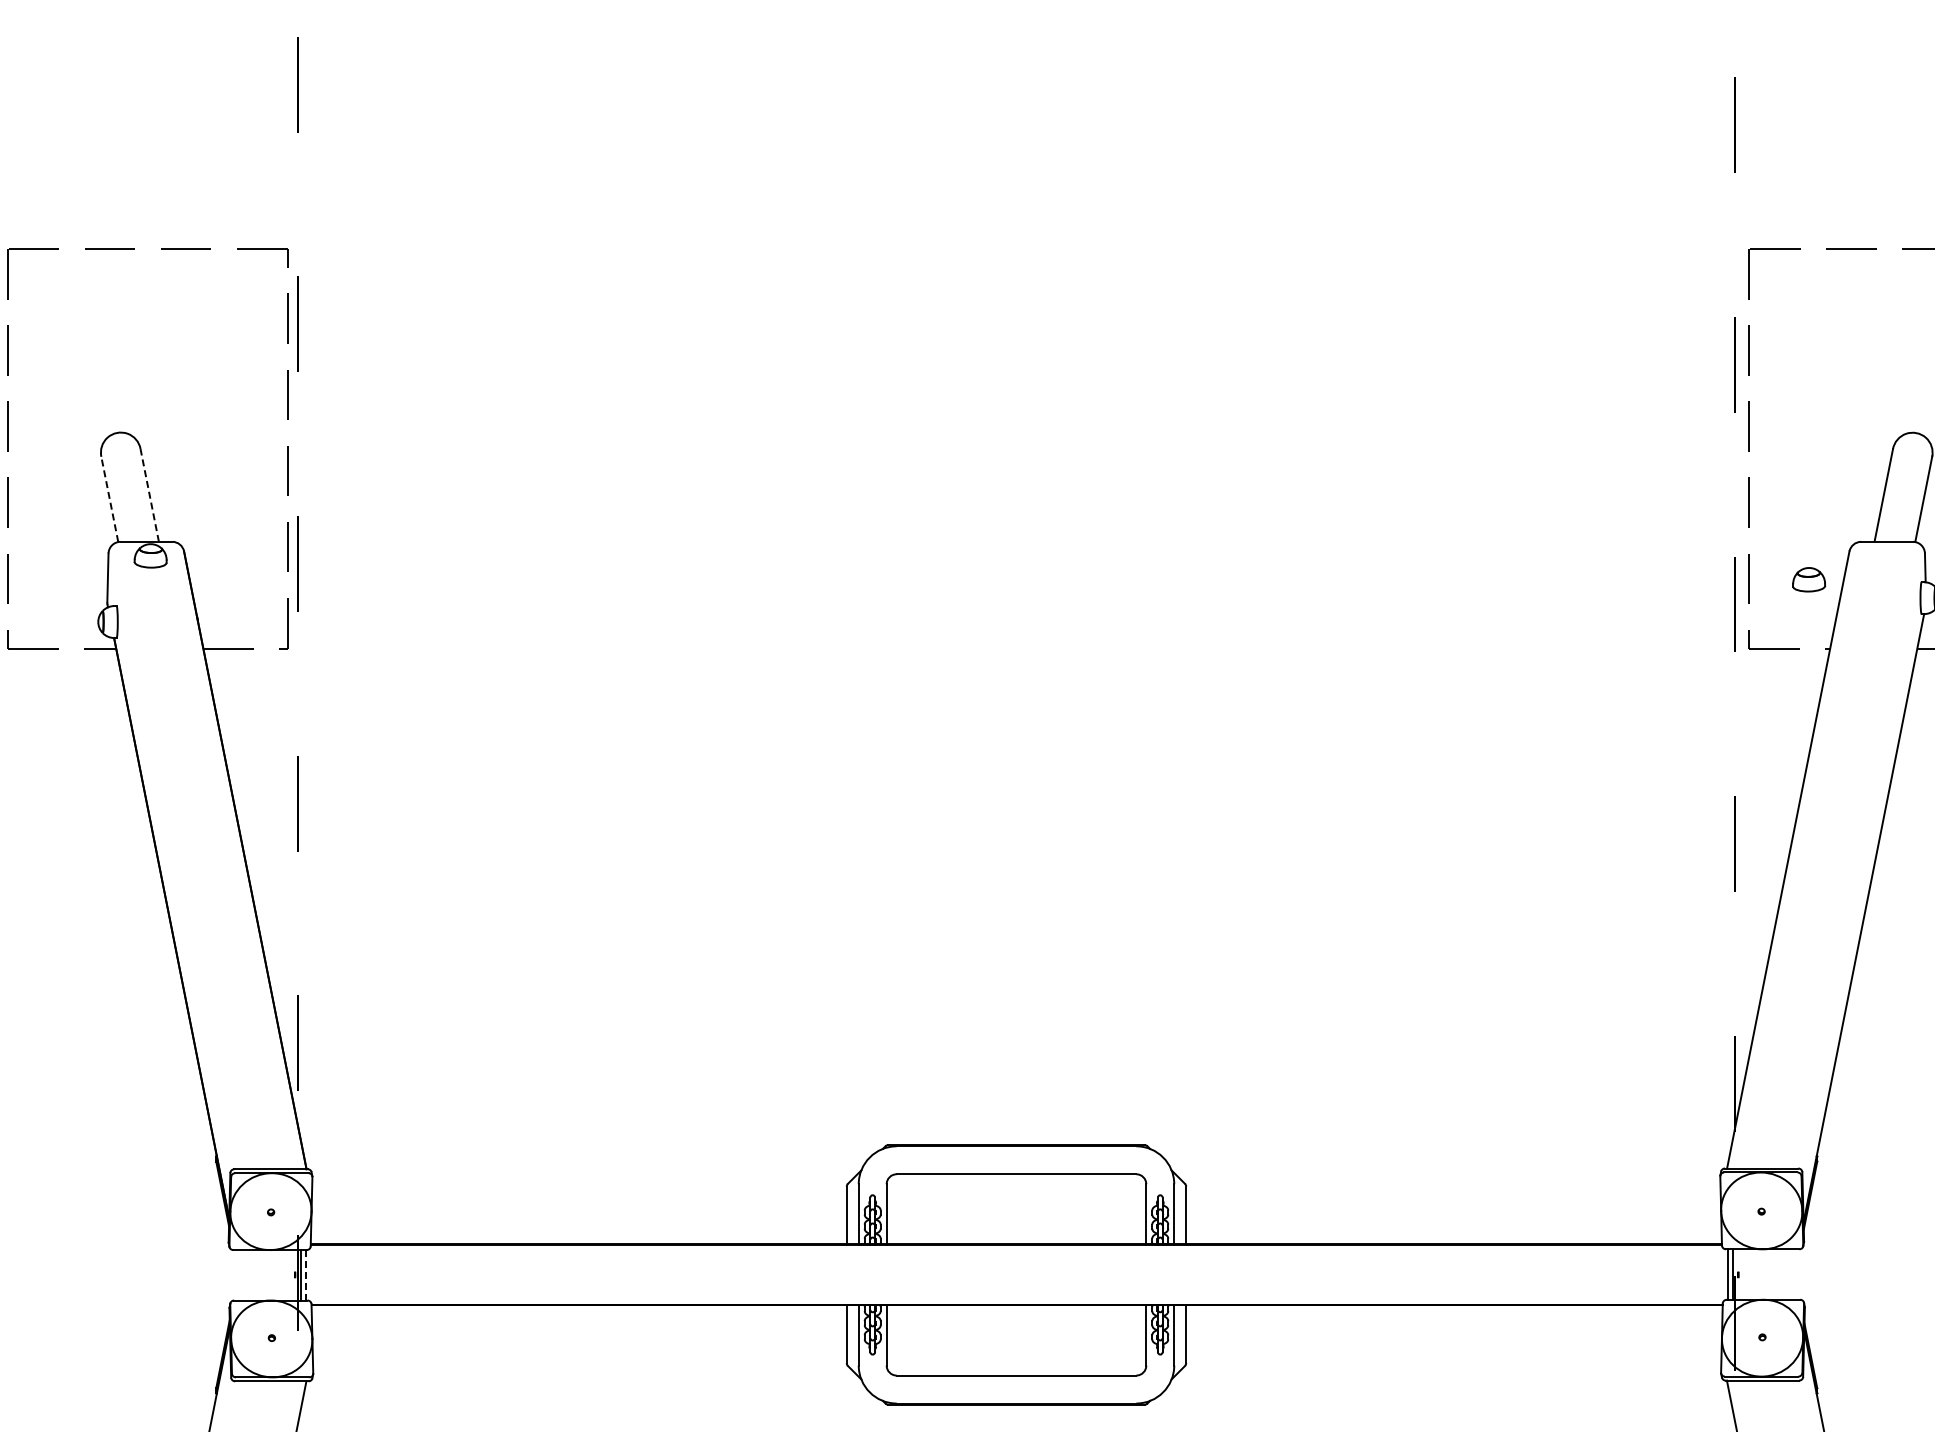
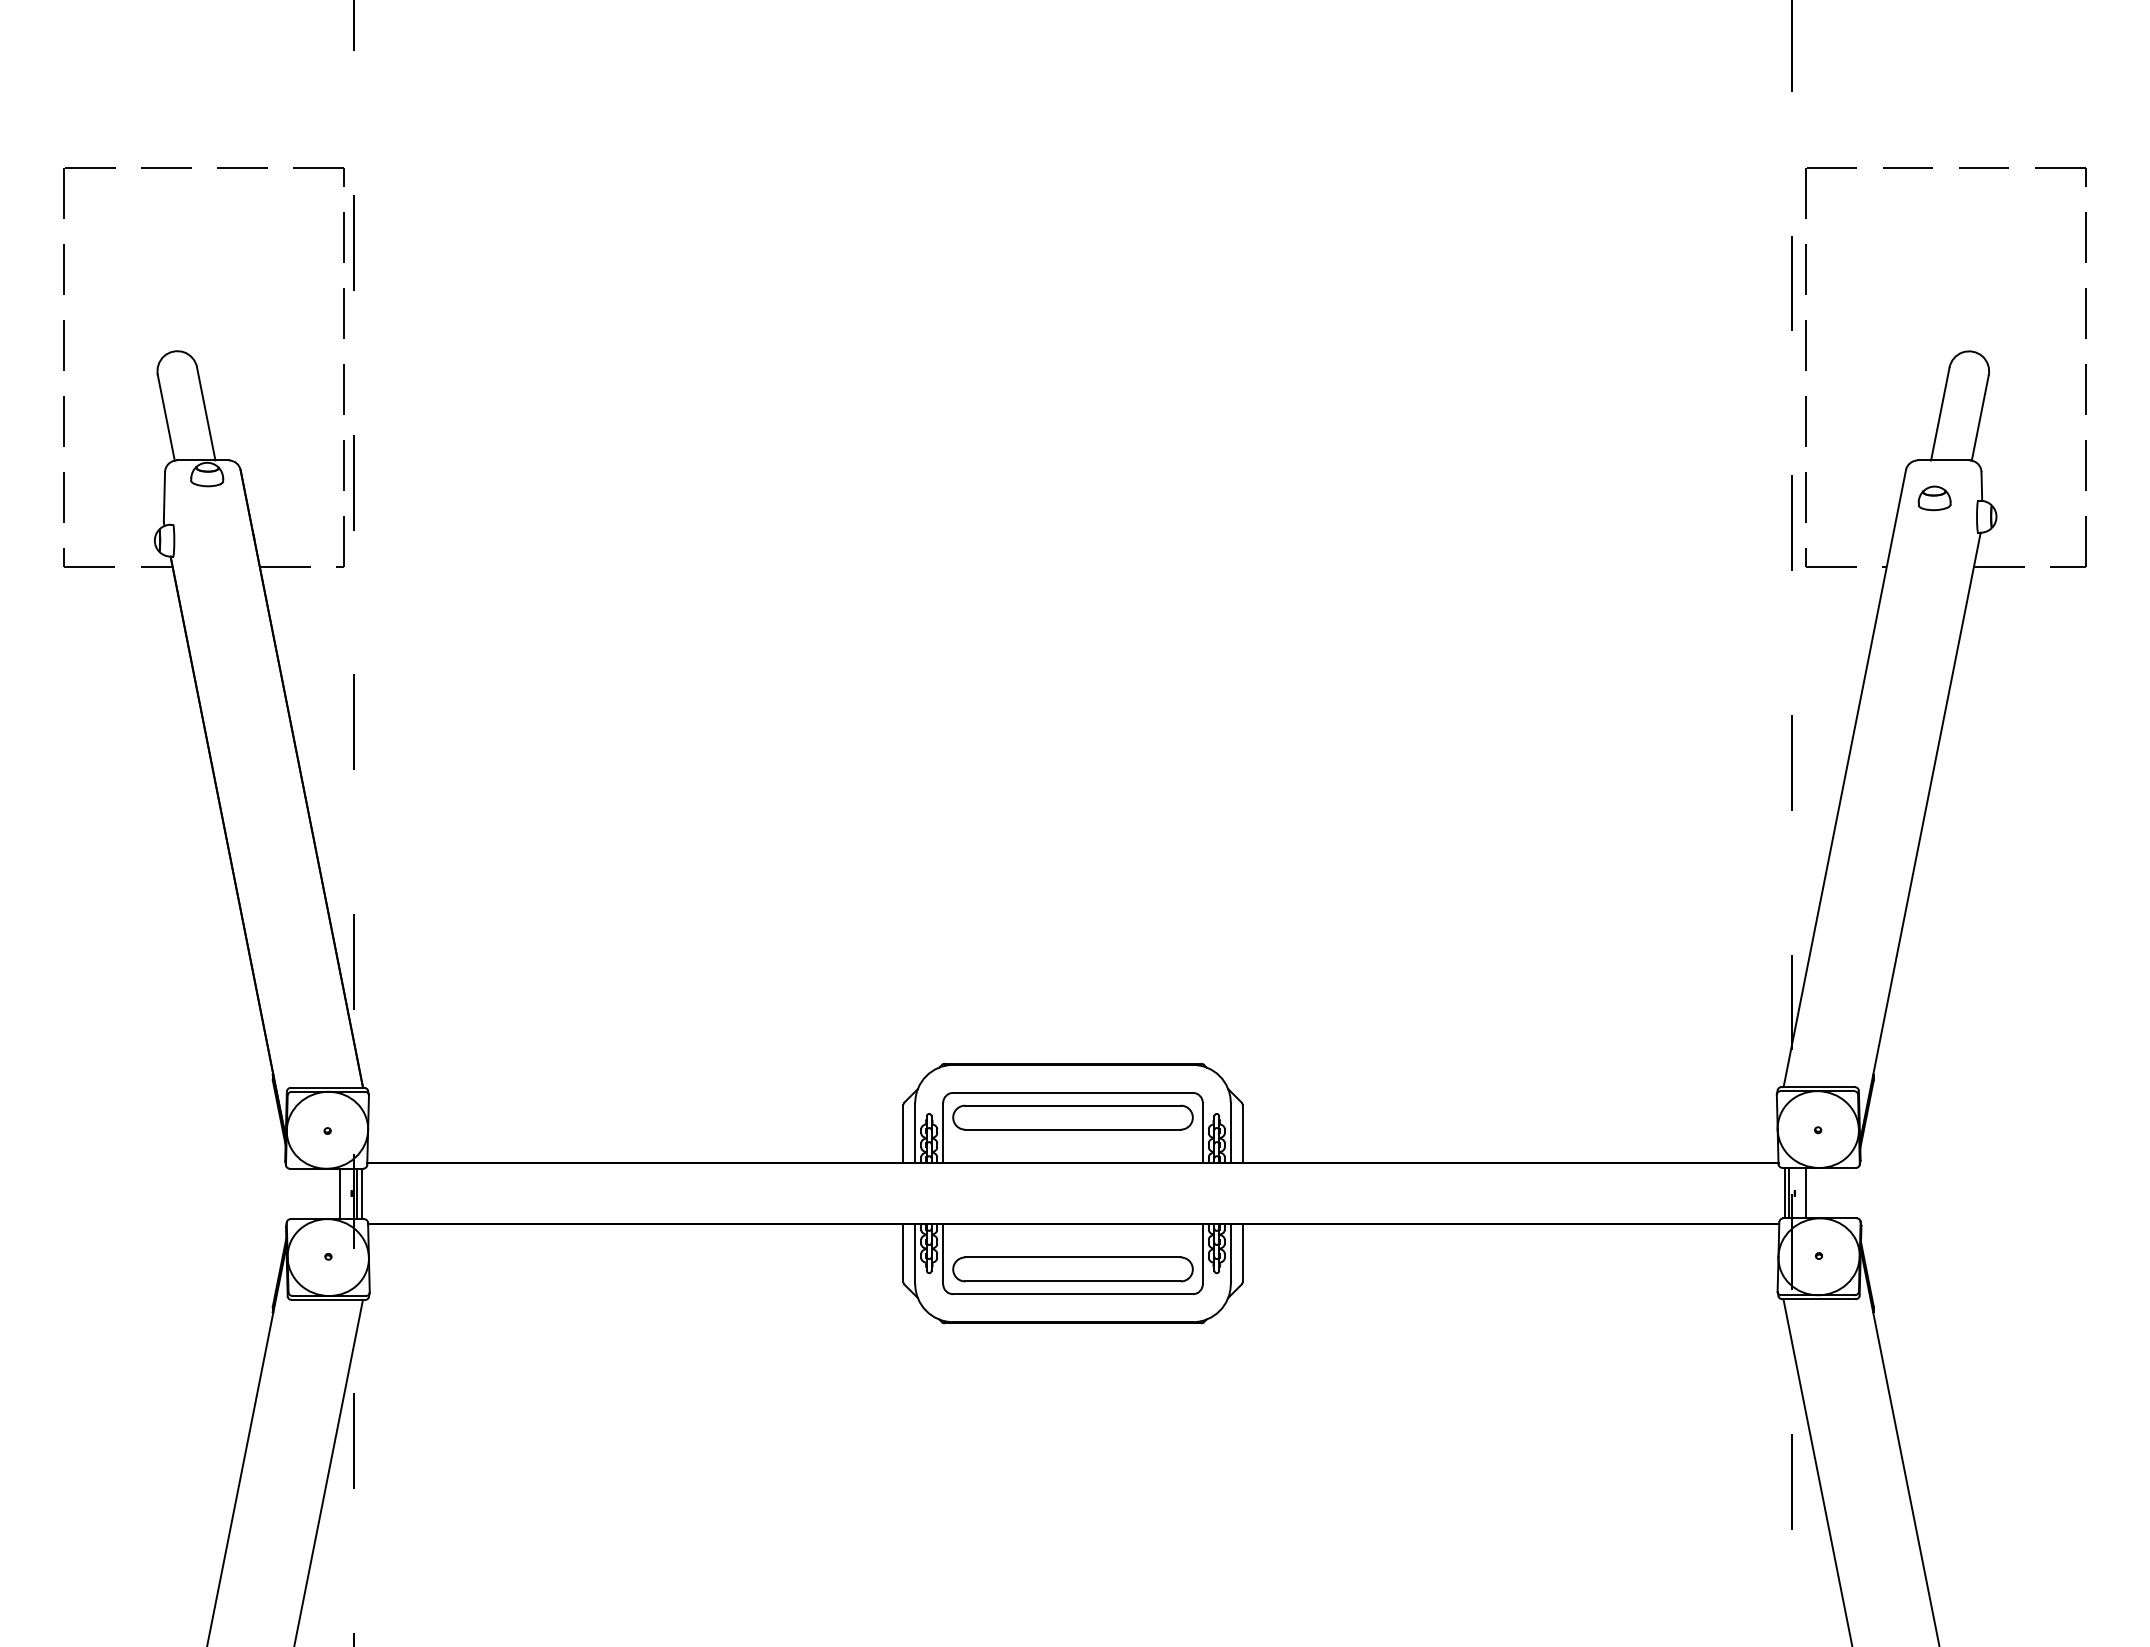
line: (149, 494) -> (206, 413), dashed -> solid
line: (109, 498) -> (166, 417), dashed -> solid
part: (1808, 579) -> (1934, 498), moved
part: (1015, 1198) -> (1072, 1117), added
line: (1749, 1273) -> (1806, 1192), added
line: (283, 1274) -> (340, 1193), added
line: (305, 1274) -> (362, 1193), dashed -> solid
part: (1015, 1350) -> (1072, 1269), added

